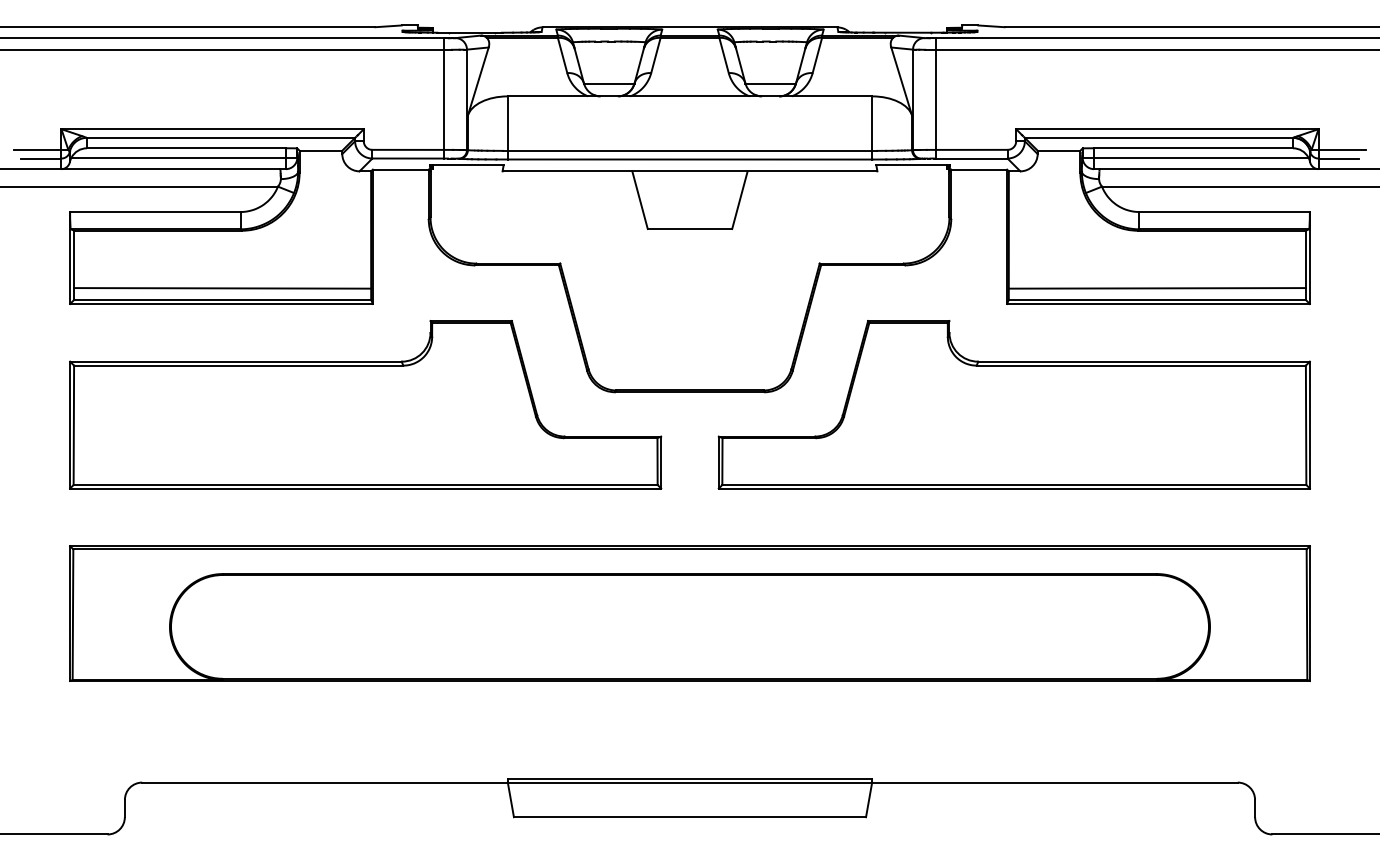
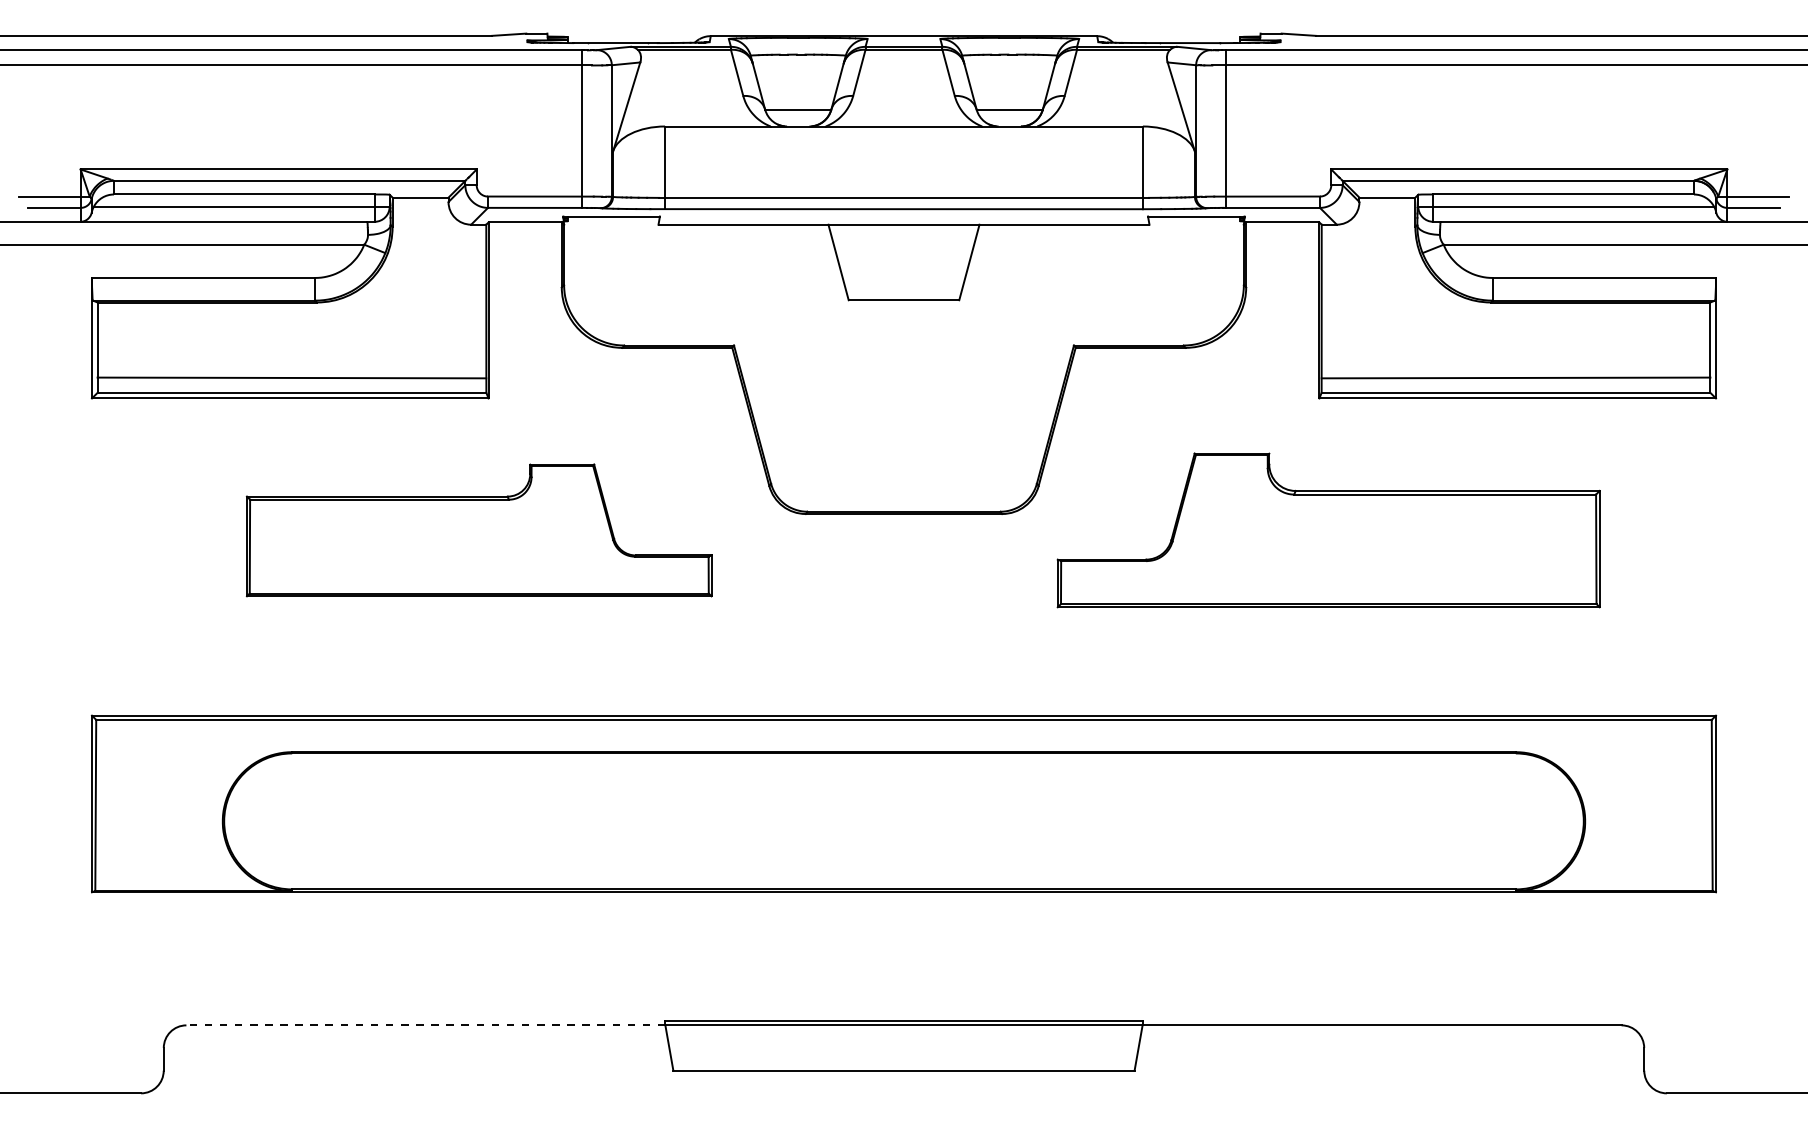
part: (365, 404) -> (479, 530), size x0.6
part: (1014, 404) -> (1328, 530), size x0.7
line: (324, 782) -> (425, 1025), solid -> dashed

